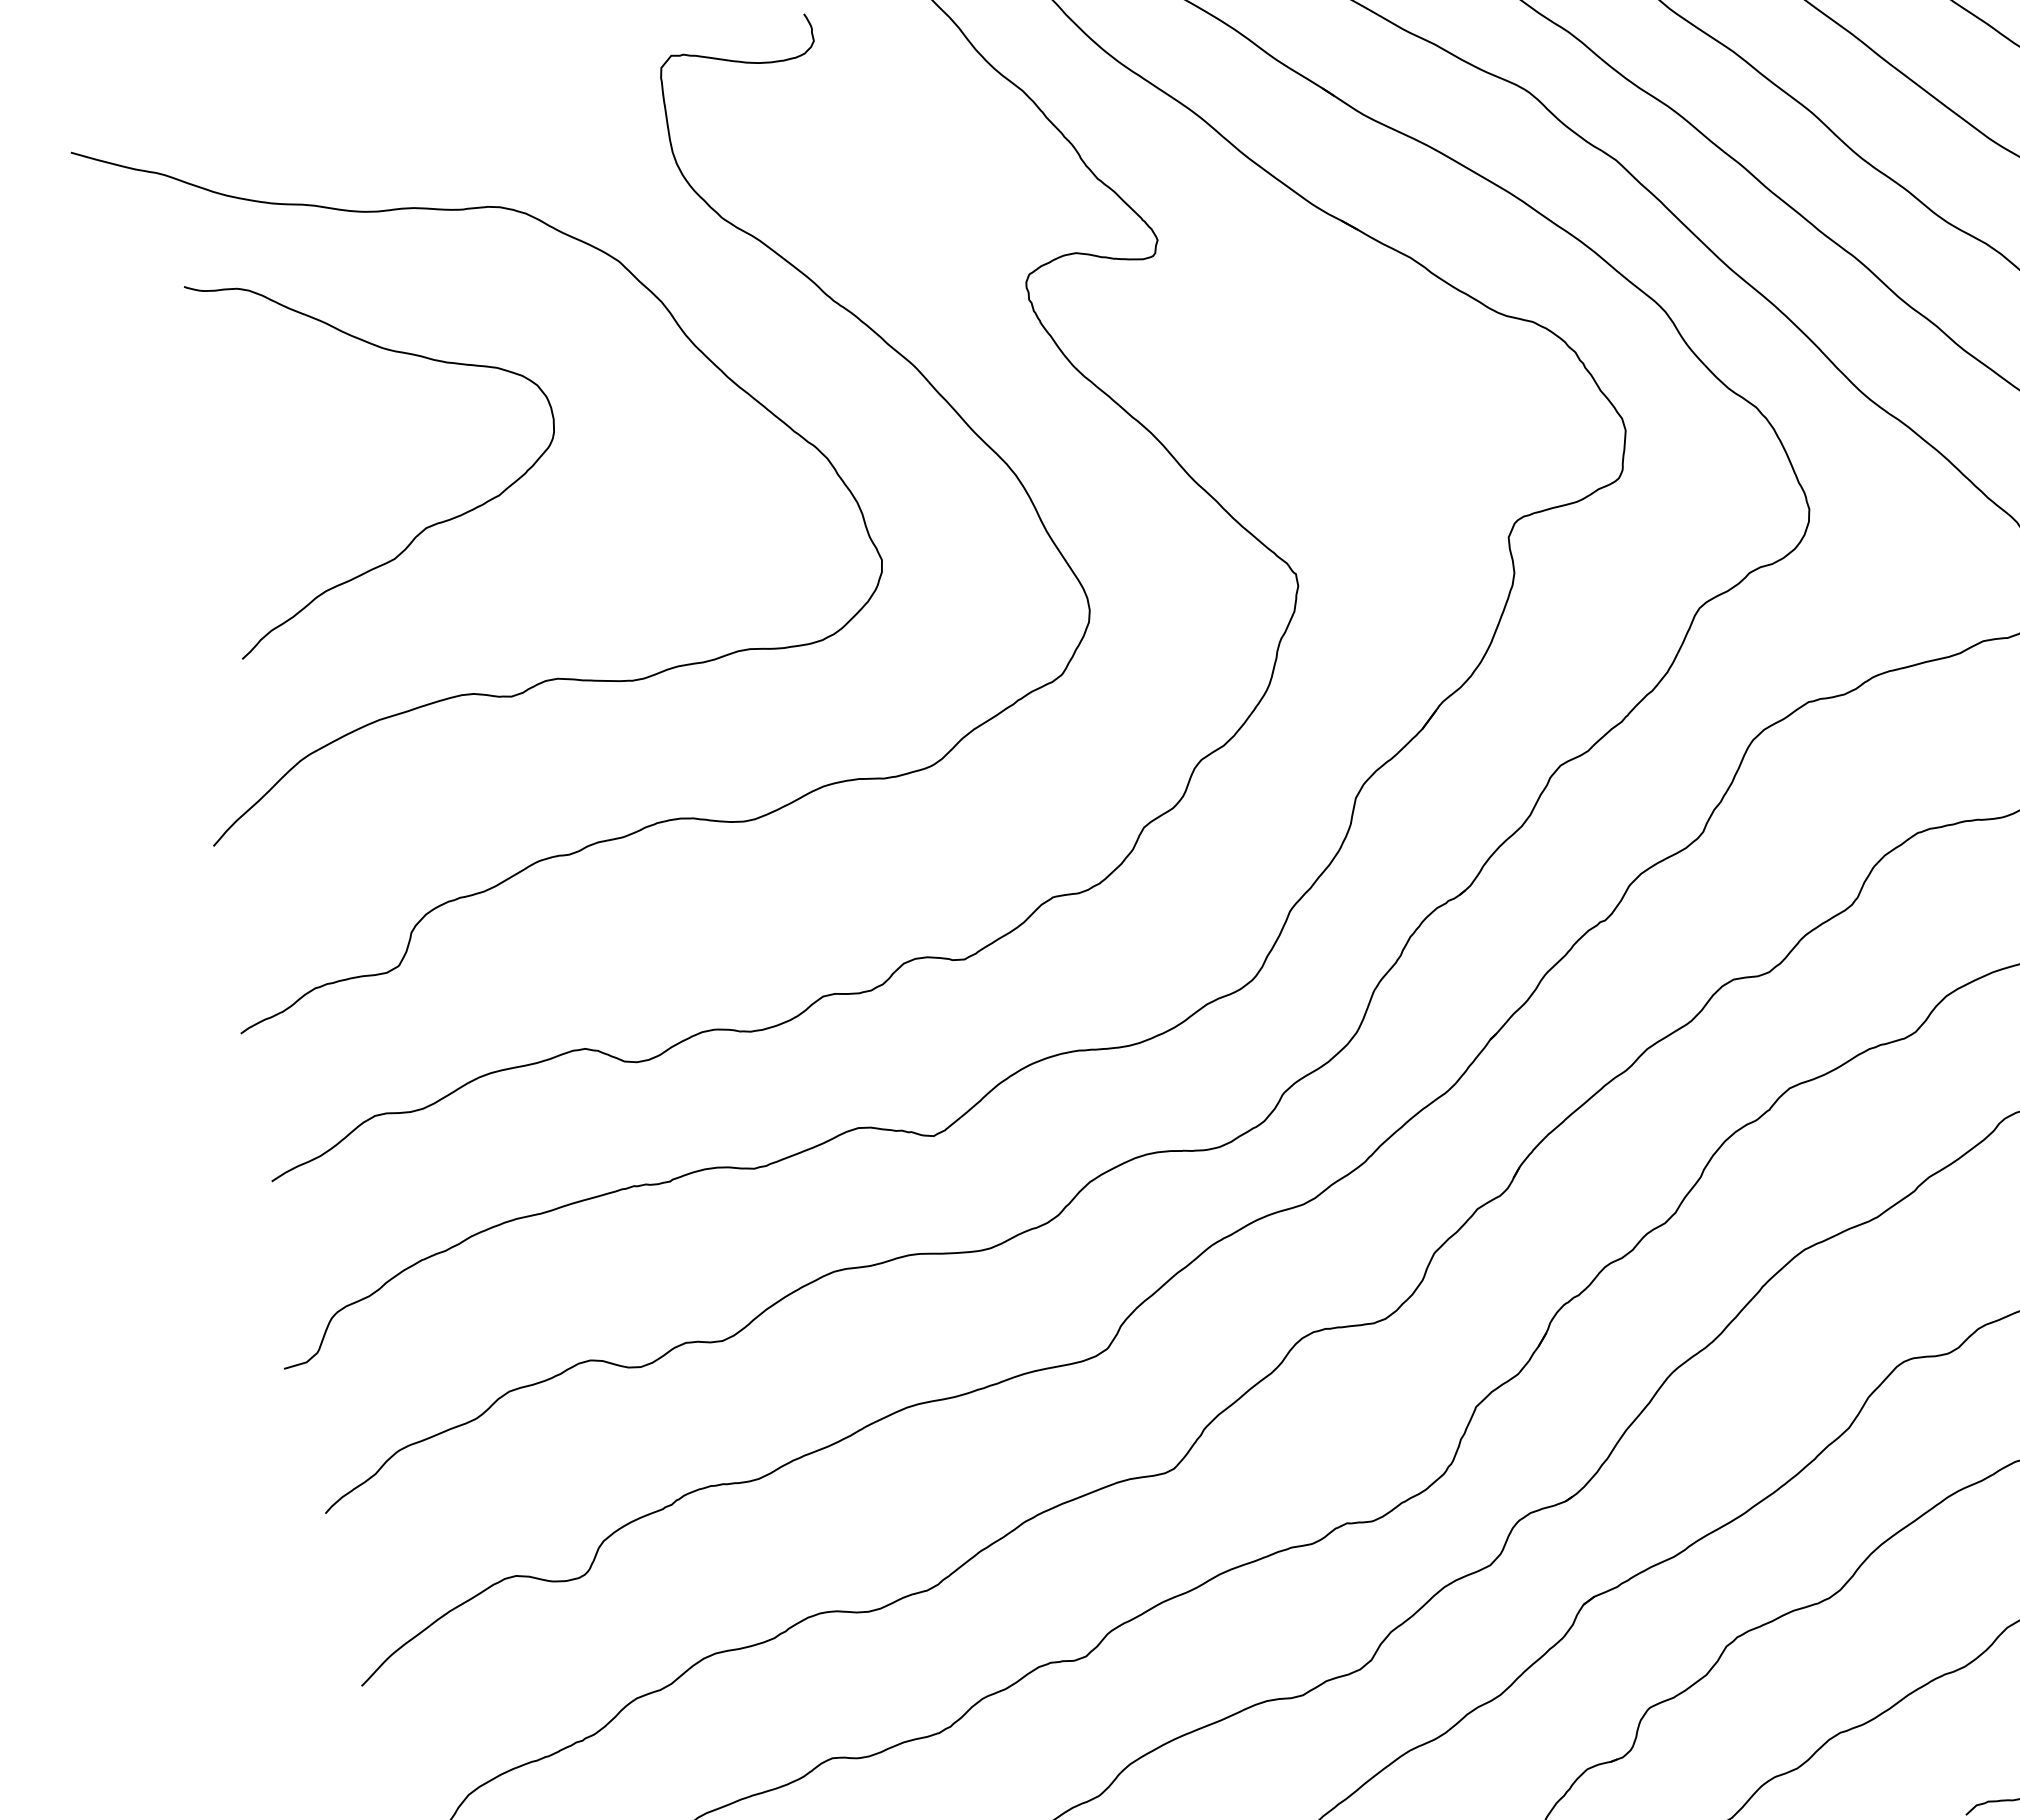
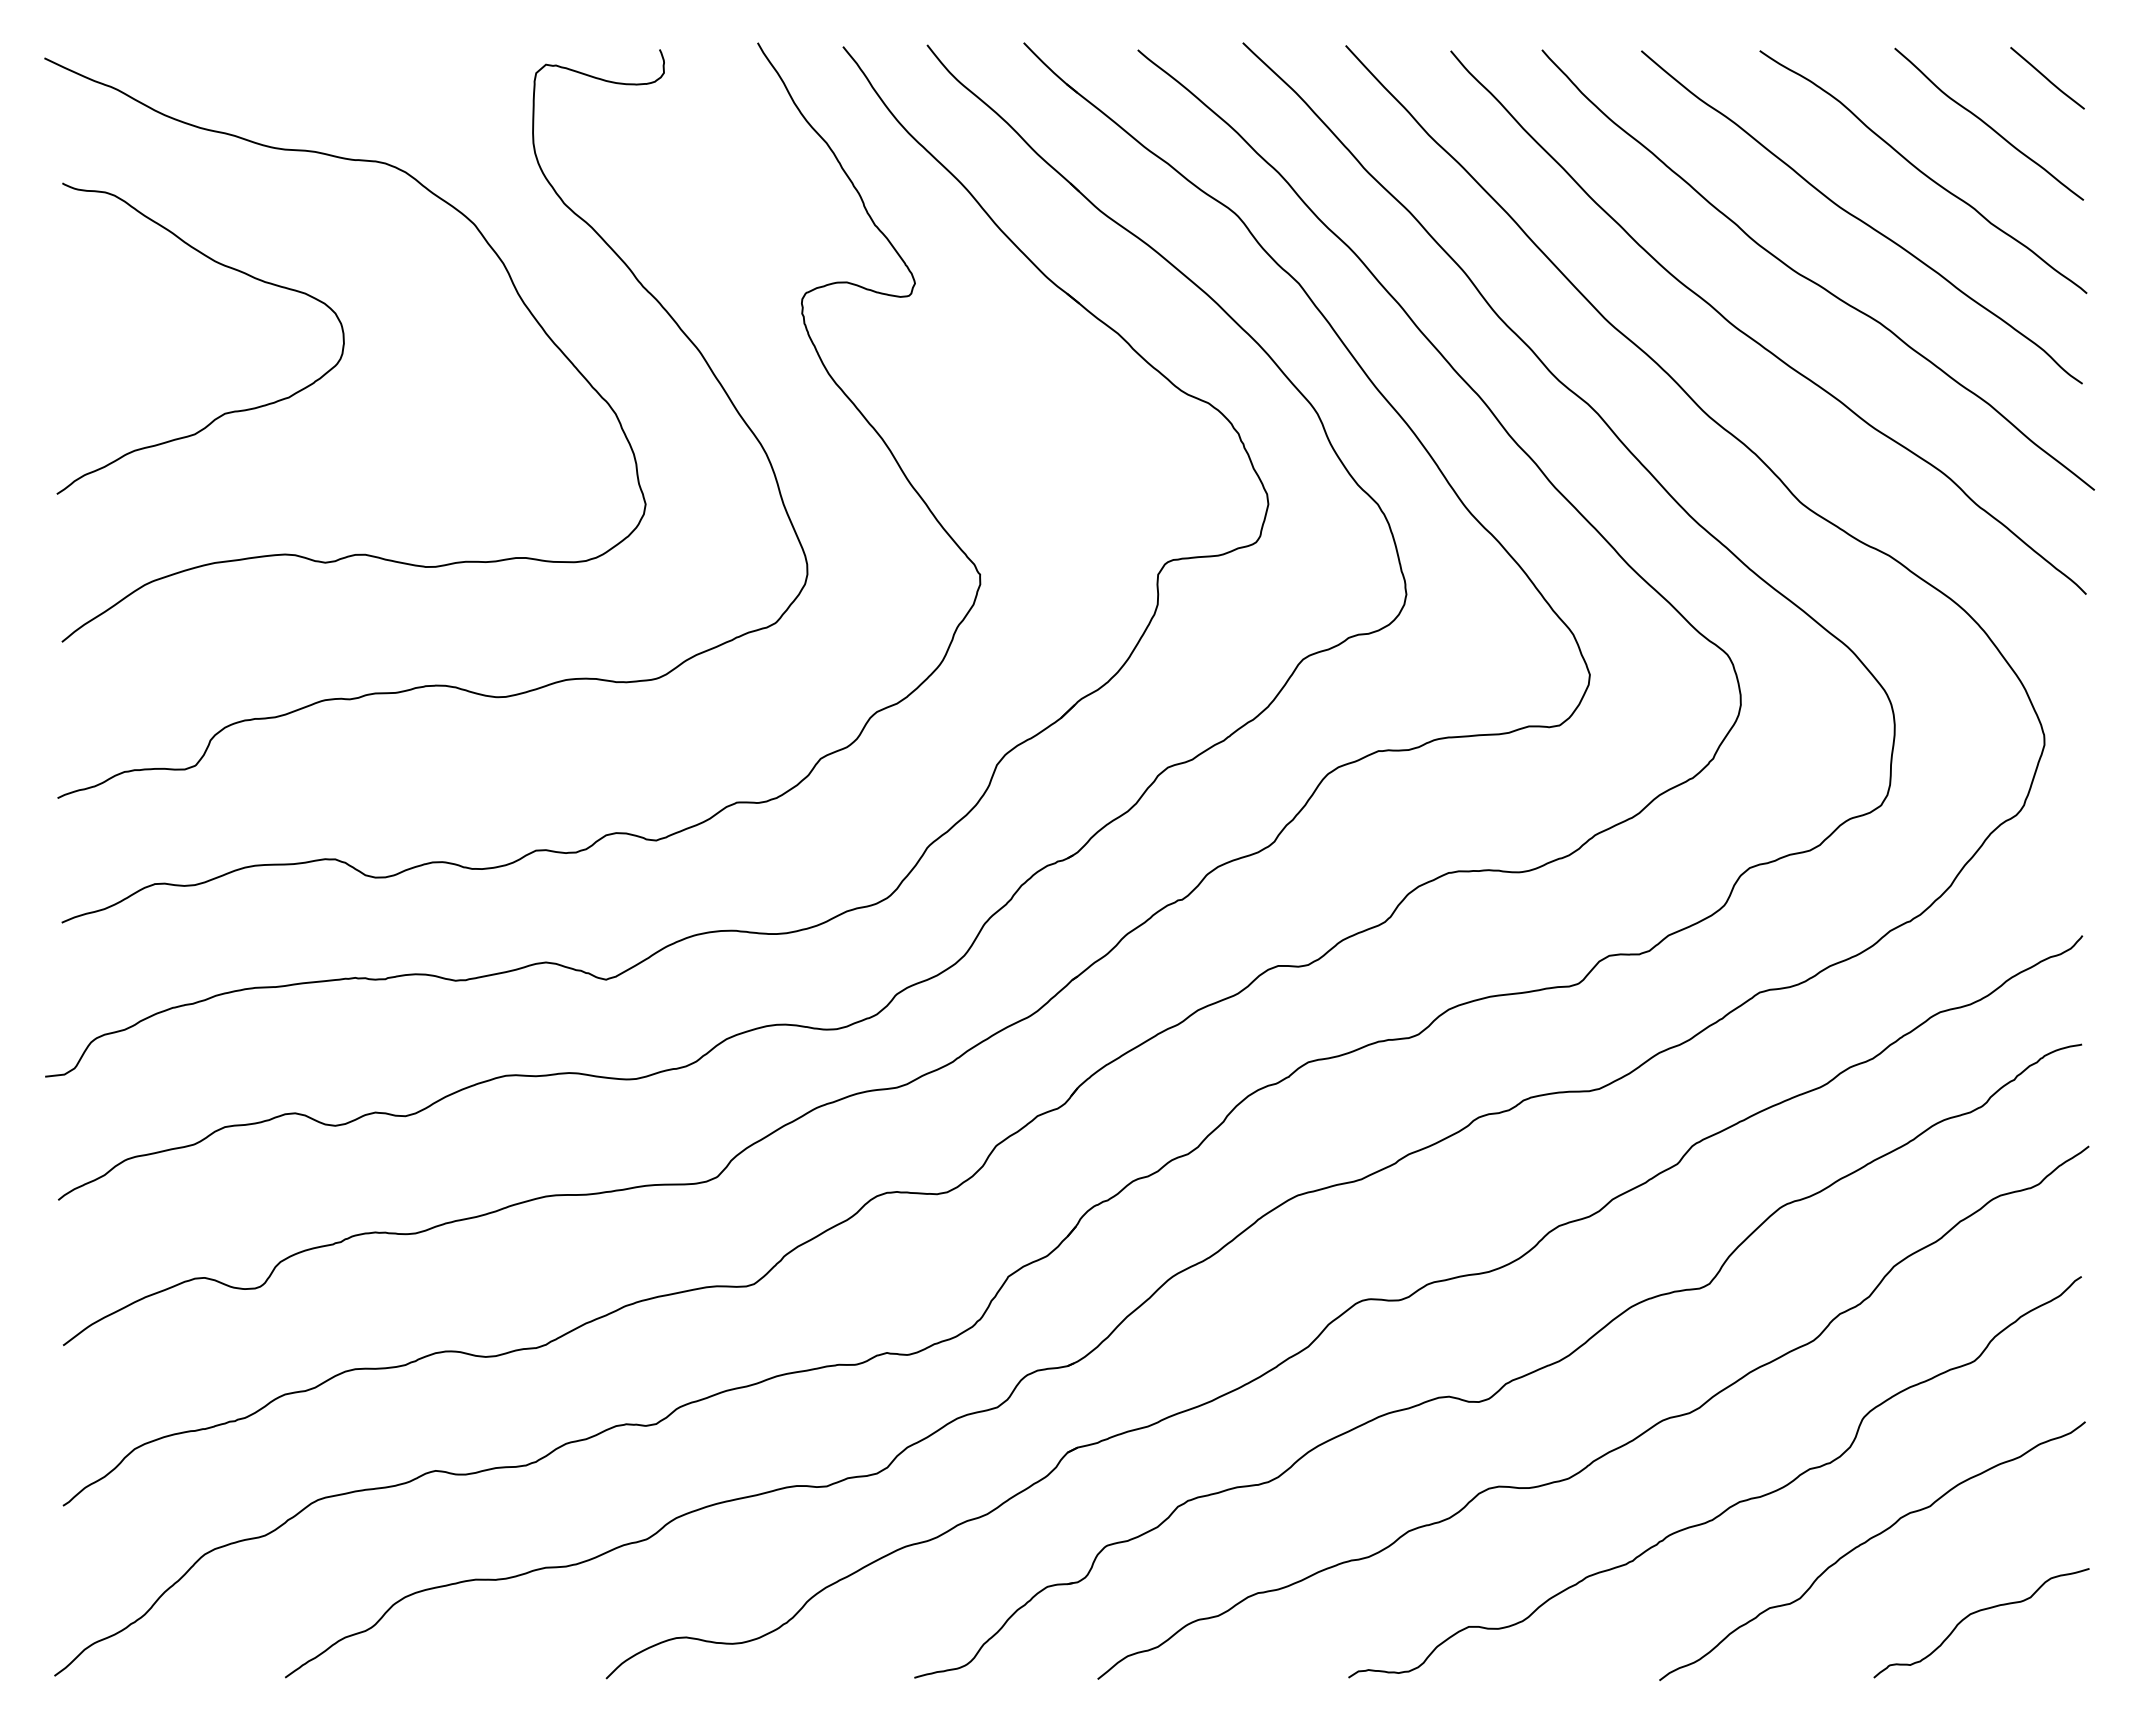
curve: (393, 352) -> (223, 266), moved

